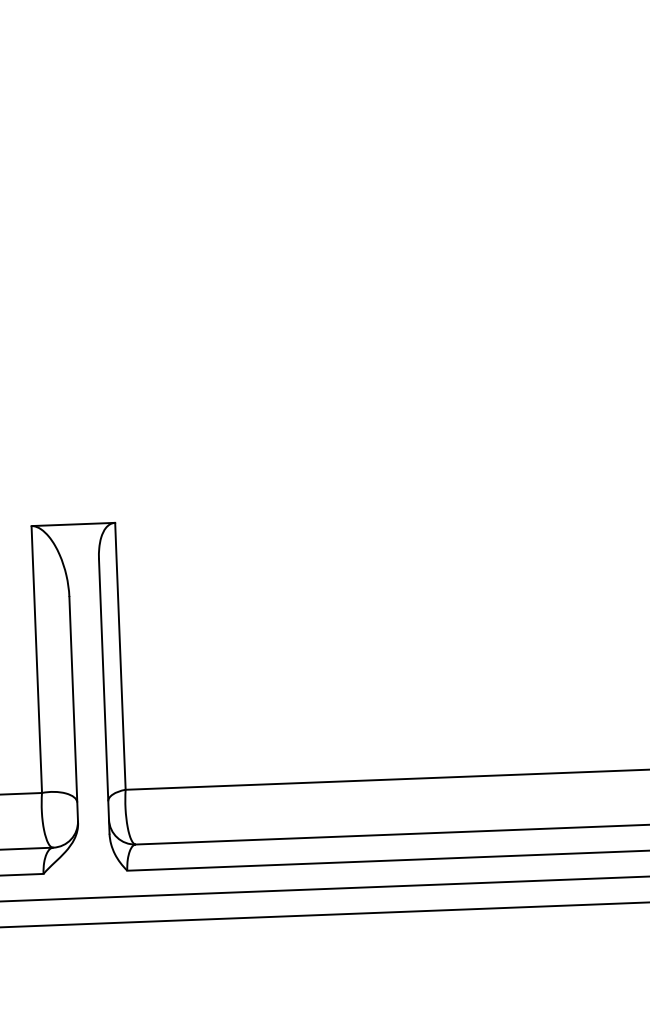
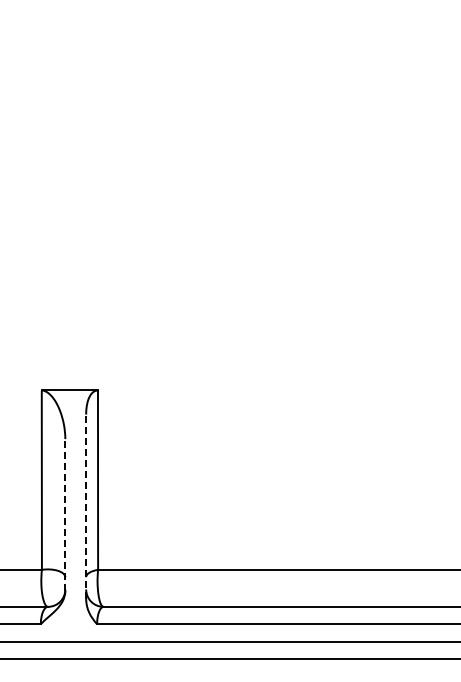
line: (104, 696) -> (86, 506), solid -> dashed
line: (73, 709) -> (65, 514), solid -> dashed

